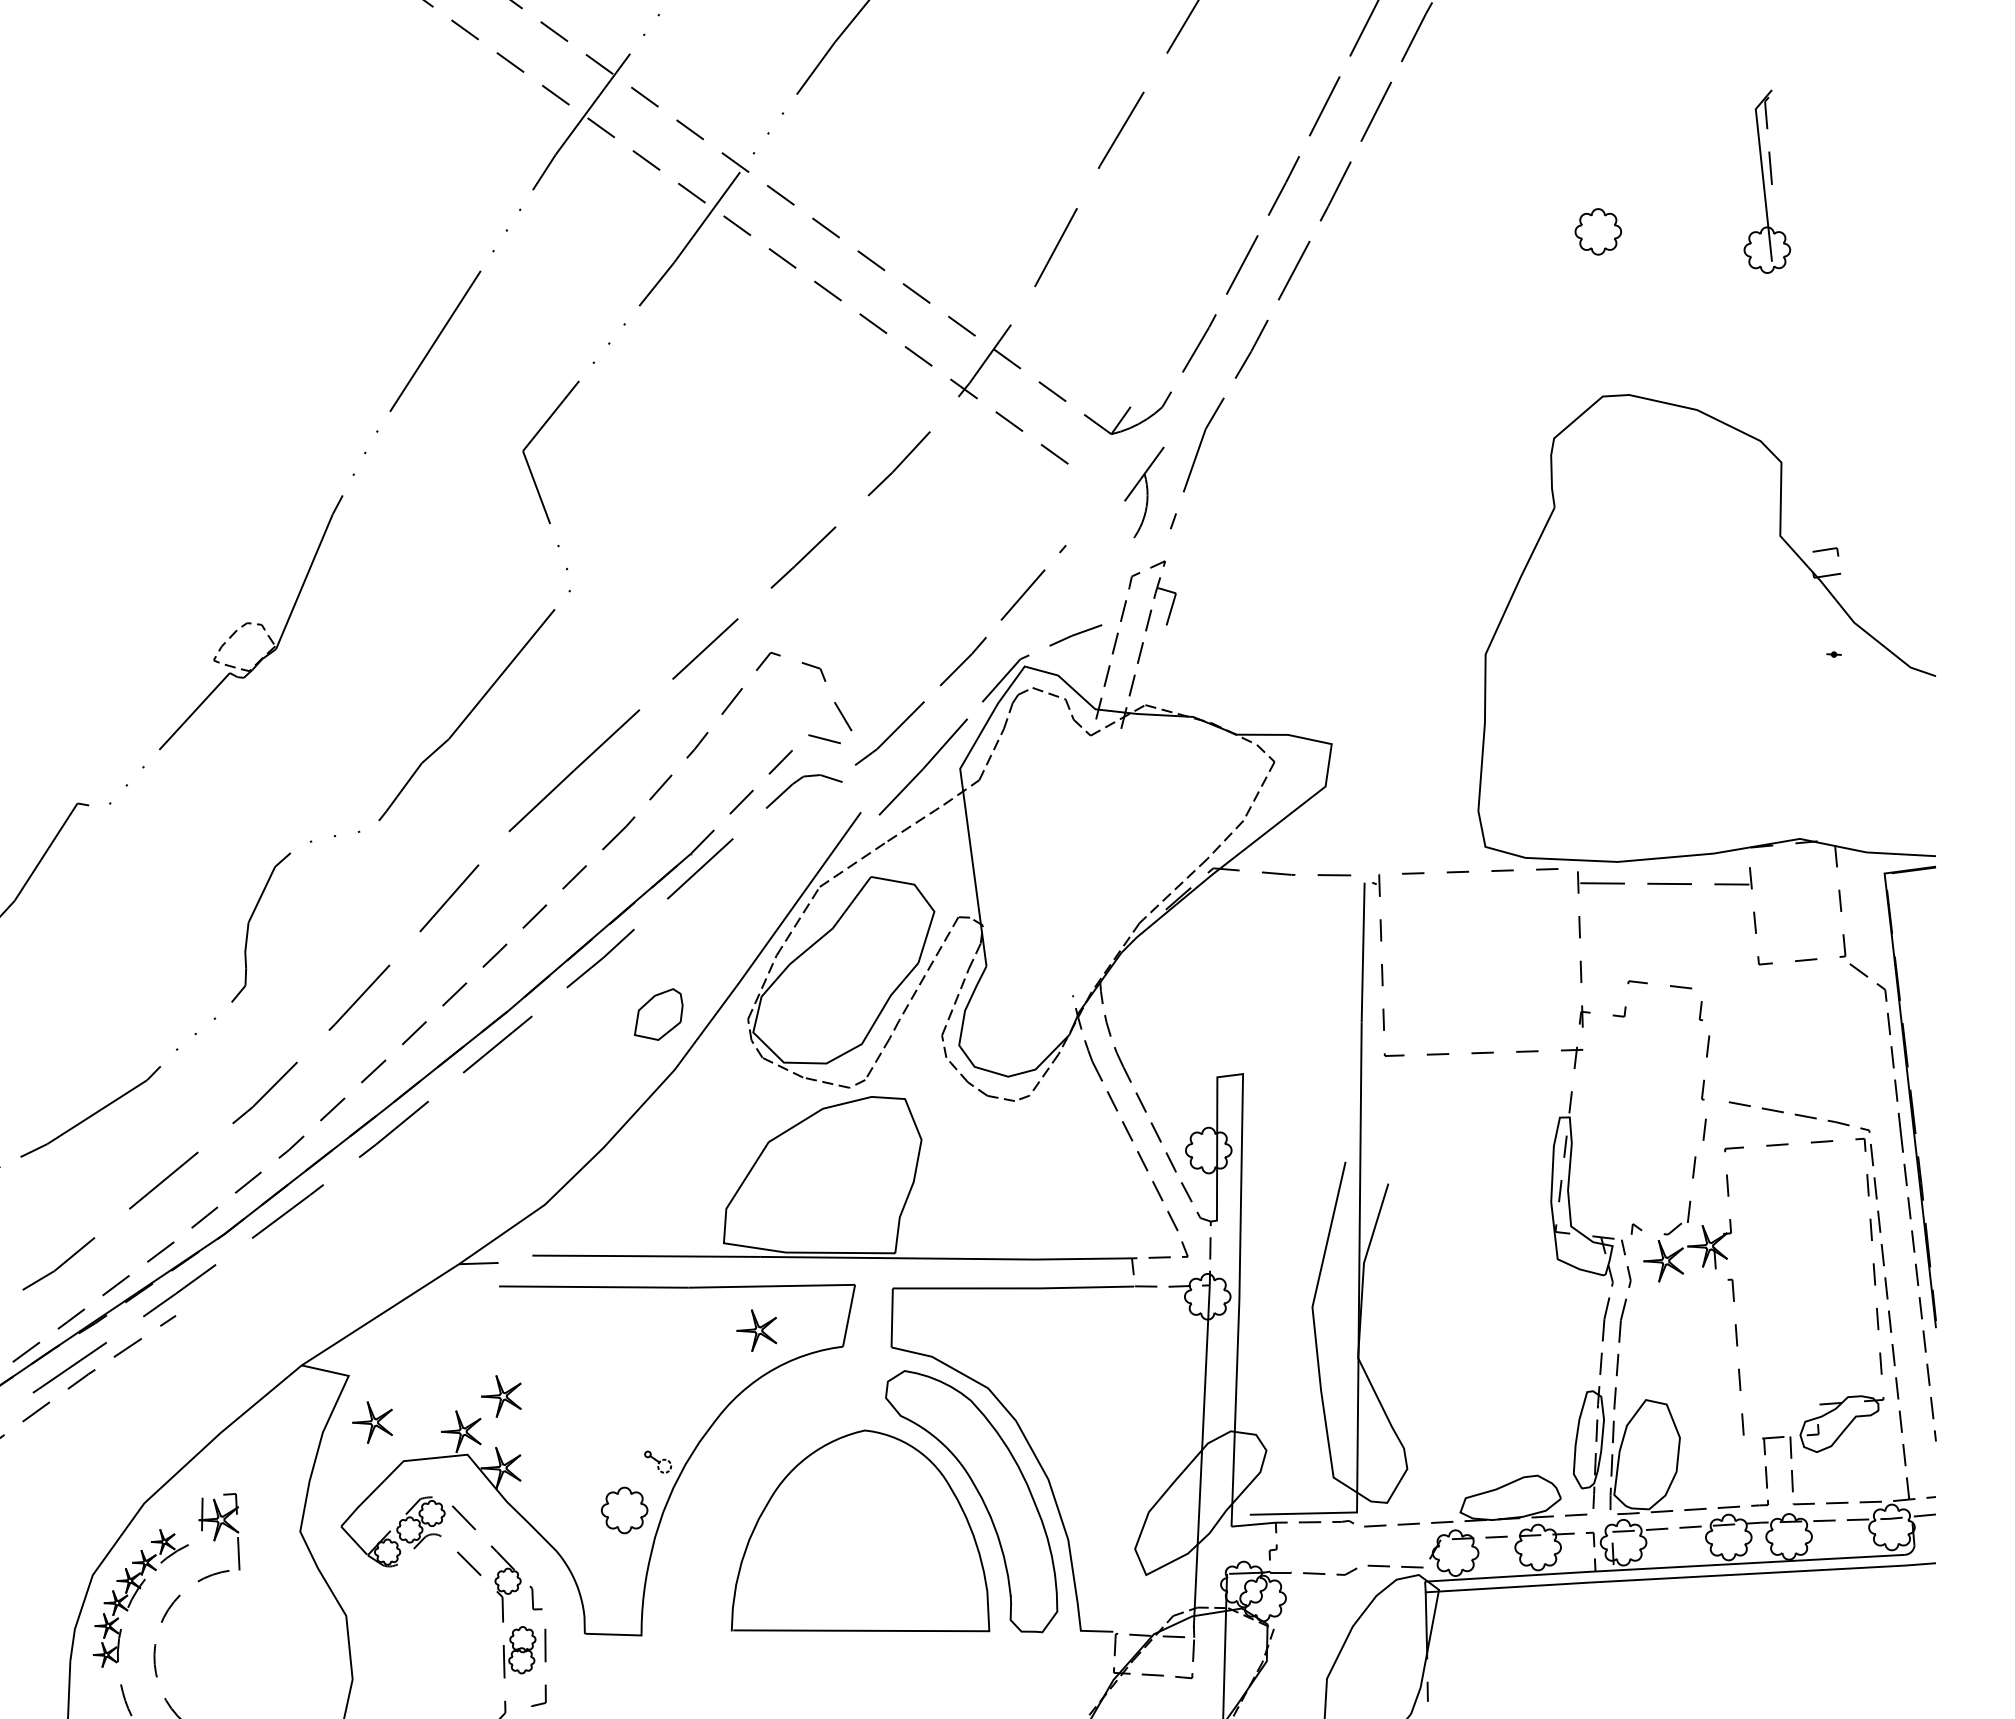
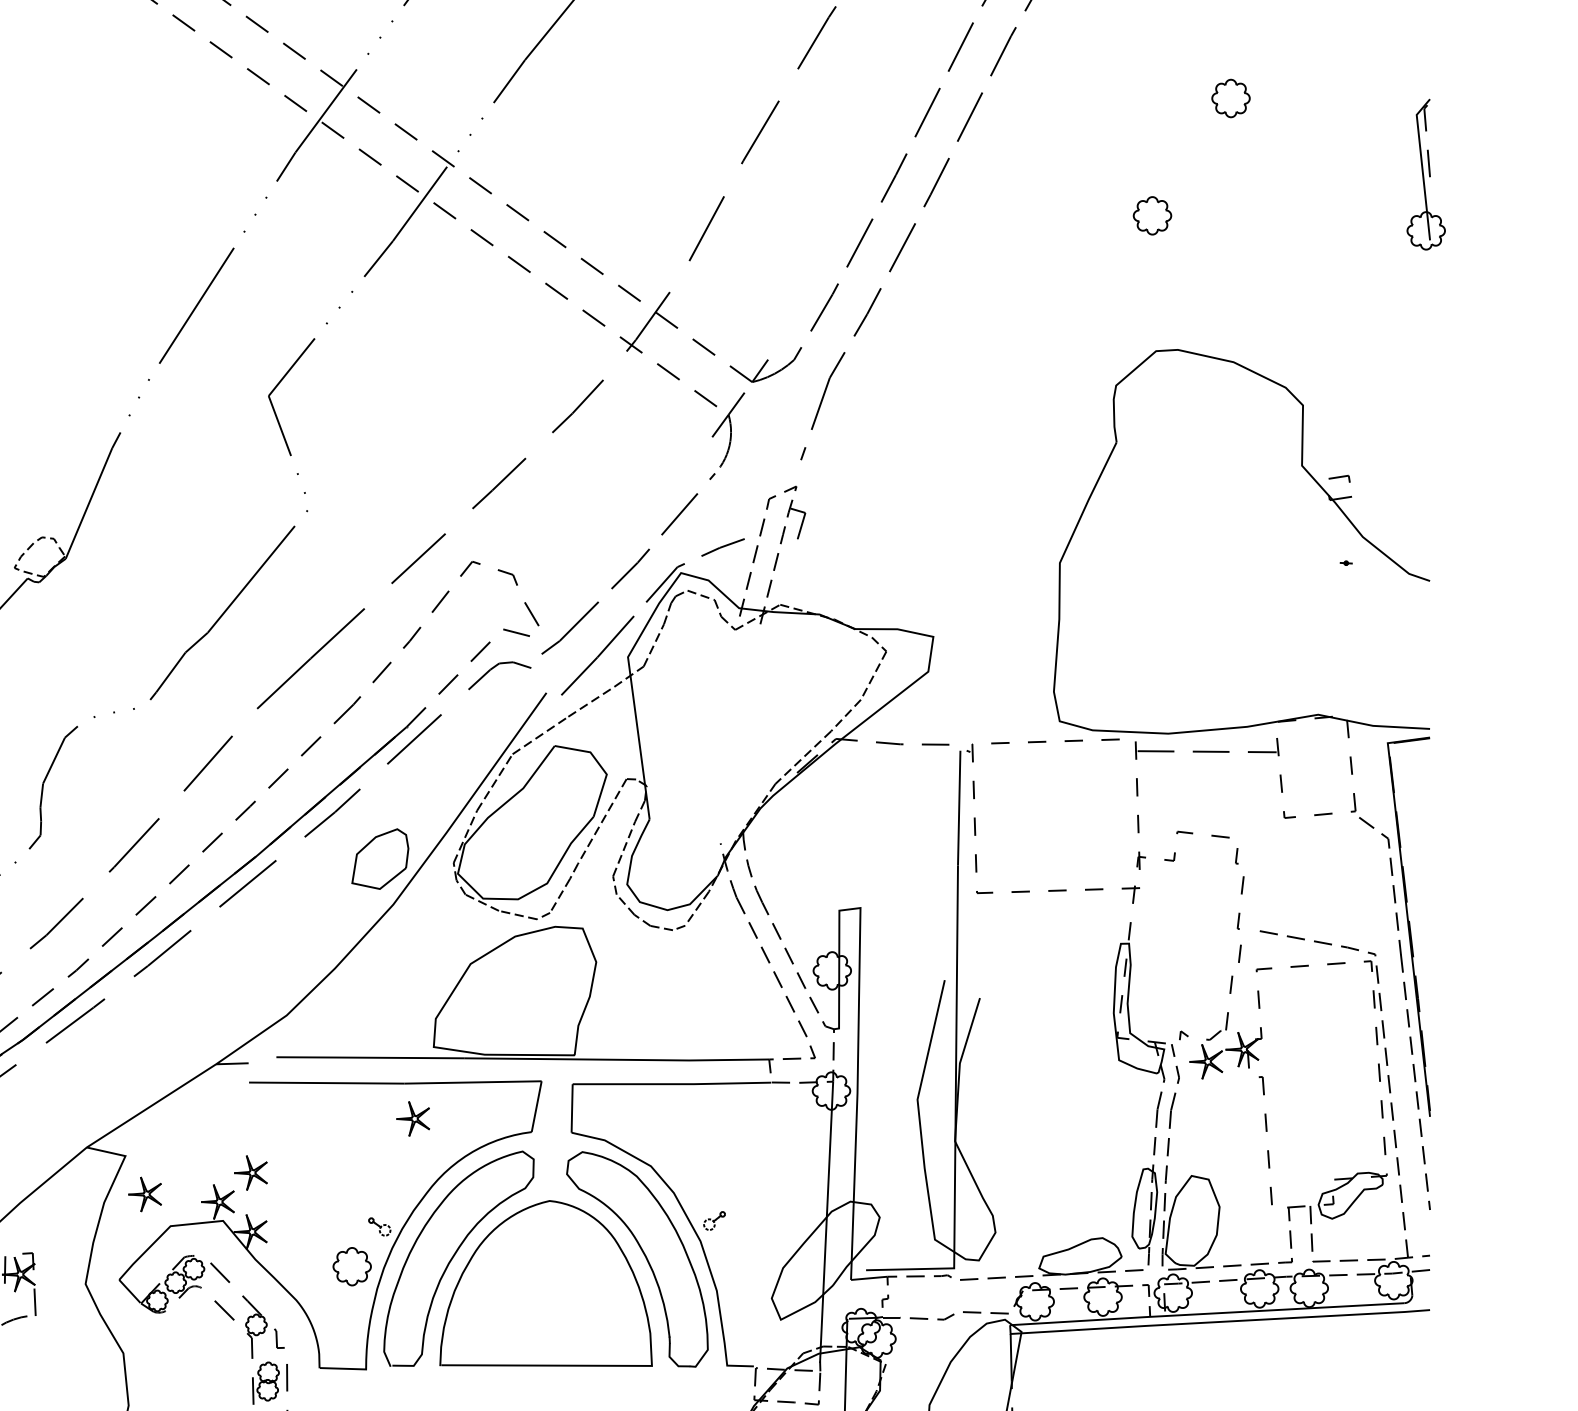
part: (1693, 88) -> (1230, 97), added
part: (1767, 181) -> (1426, 174), moved
part: (1144, 492) -> (728, 430), moved
part: (658, 1014) -> (380, 859), size x1.43
part: (756, 1330) -> (412, 1118), moved
part: (1065, 1454) -> (714, 1220), added
curve: (749, 1497) -> (454, 1256), added

